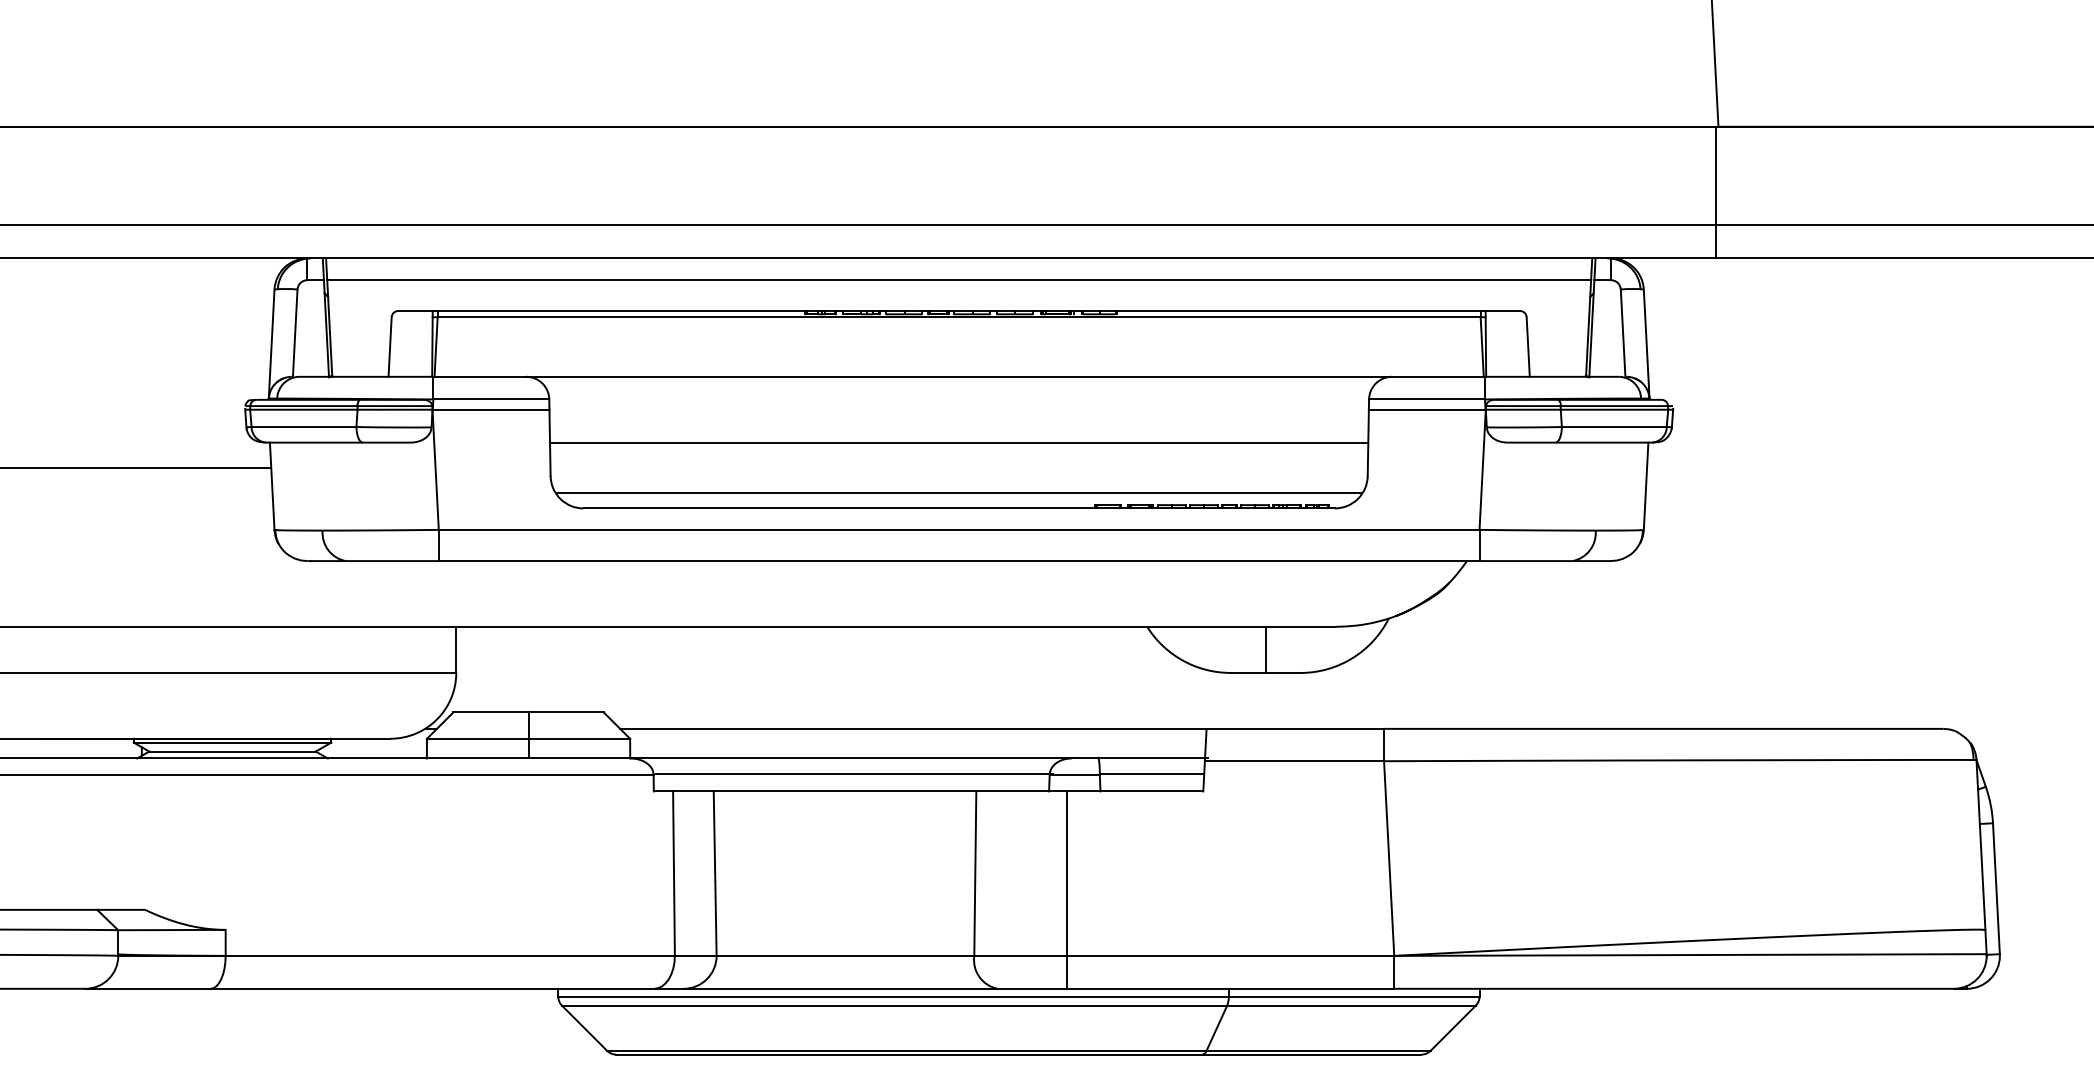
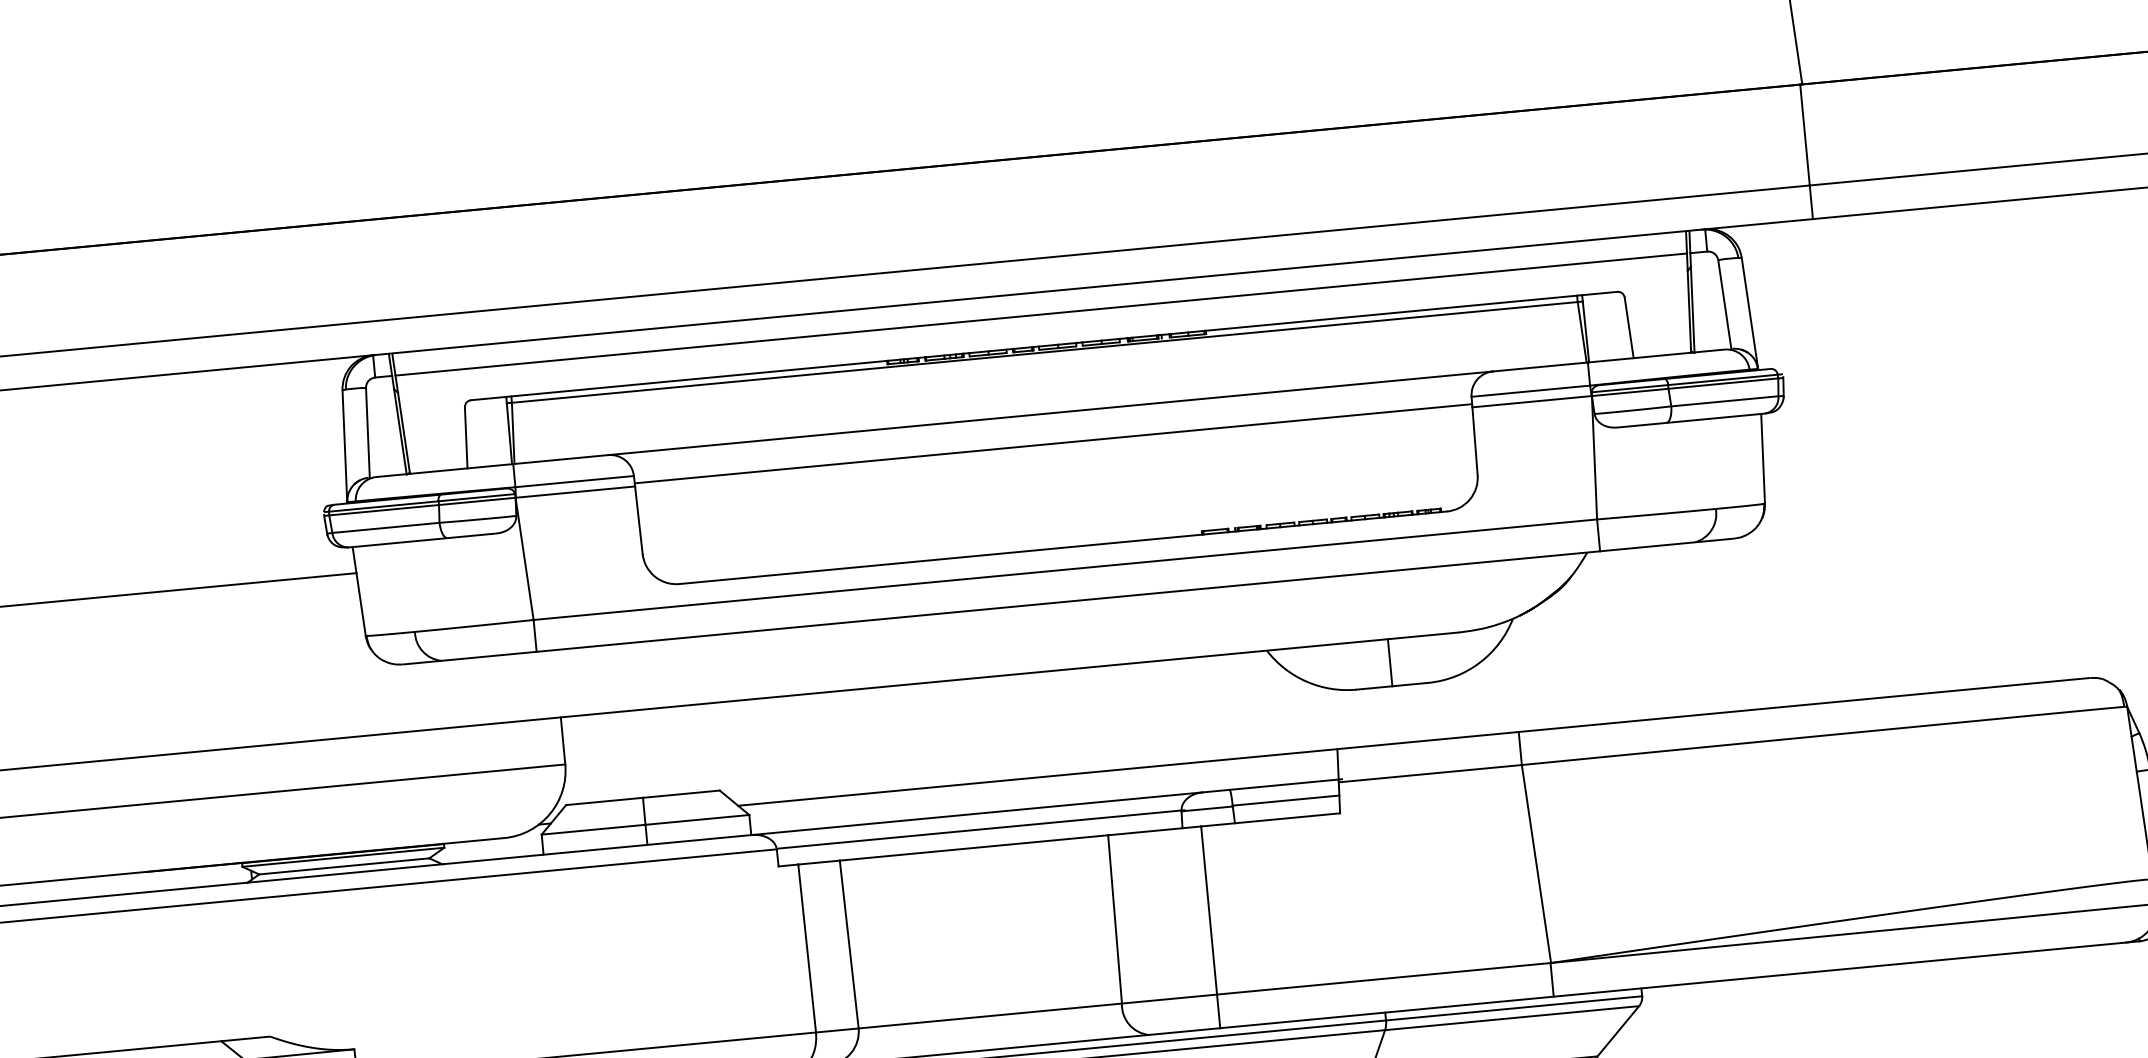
line: (959, 442) -> (1053, 443), moved
line: (958, 492) -> (1061, 531), removed

